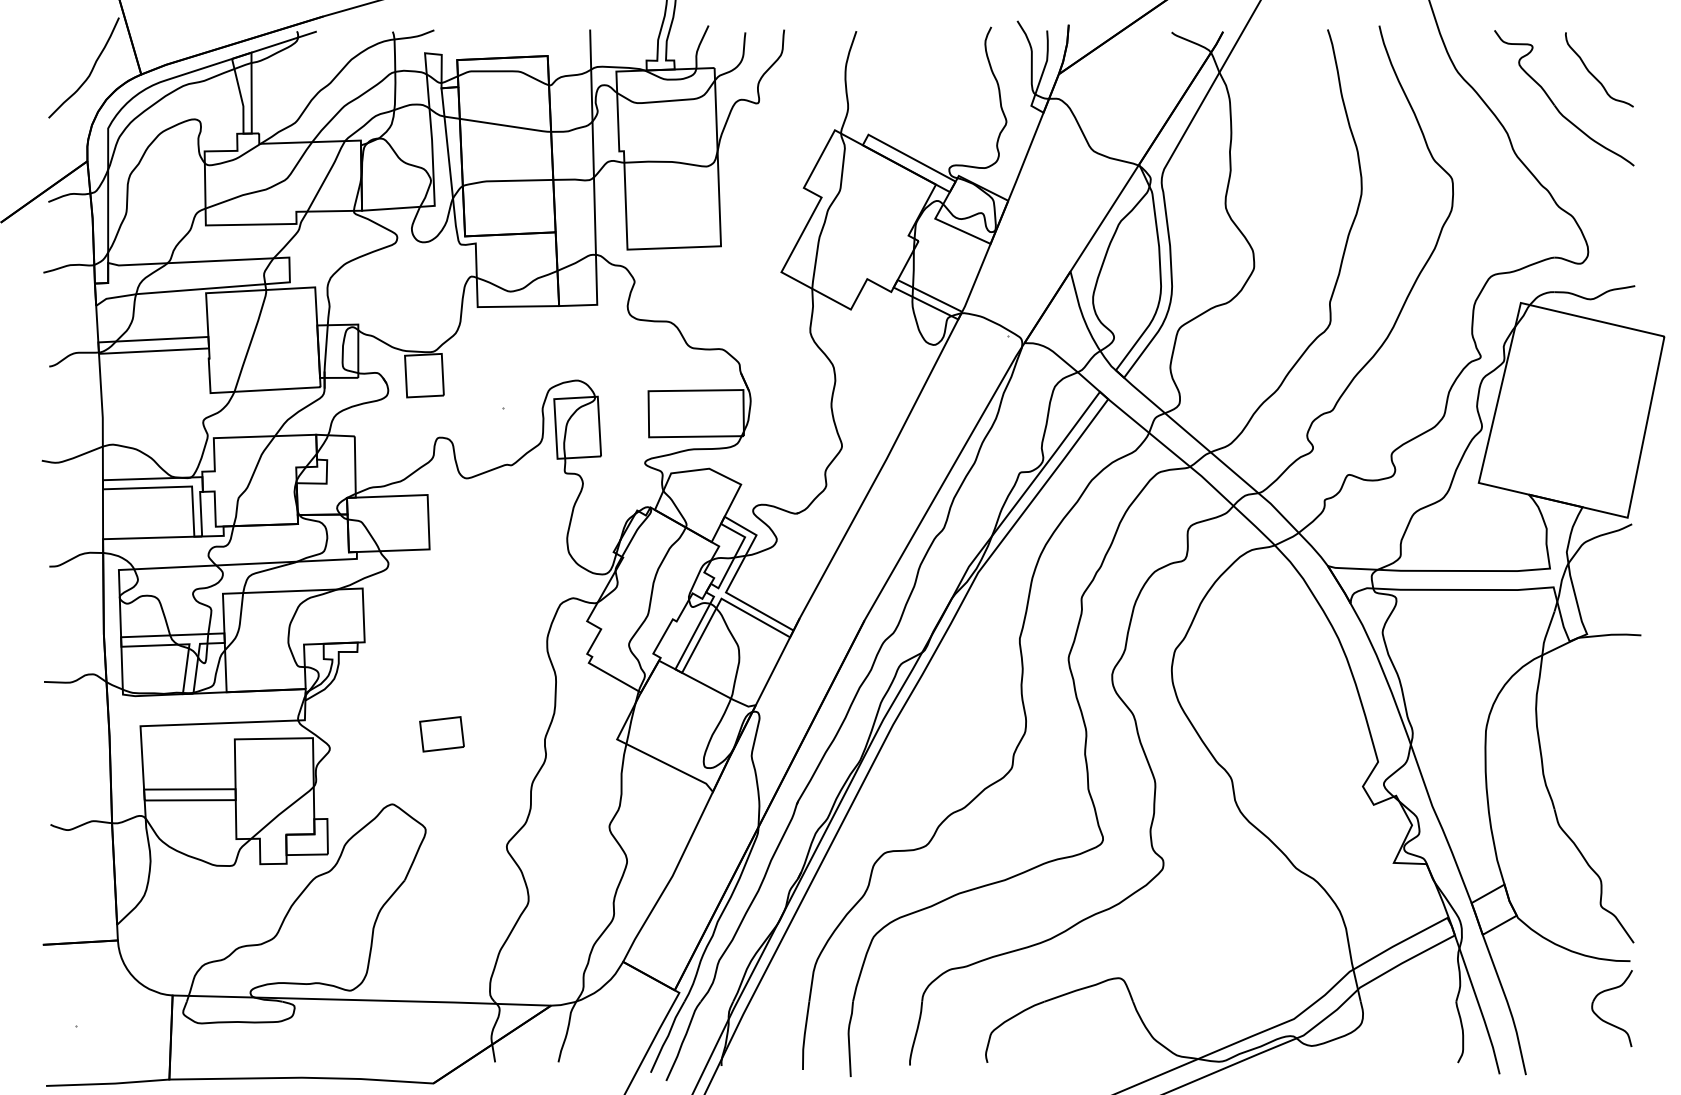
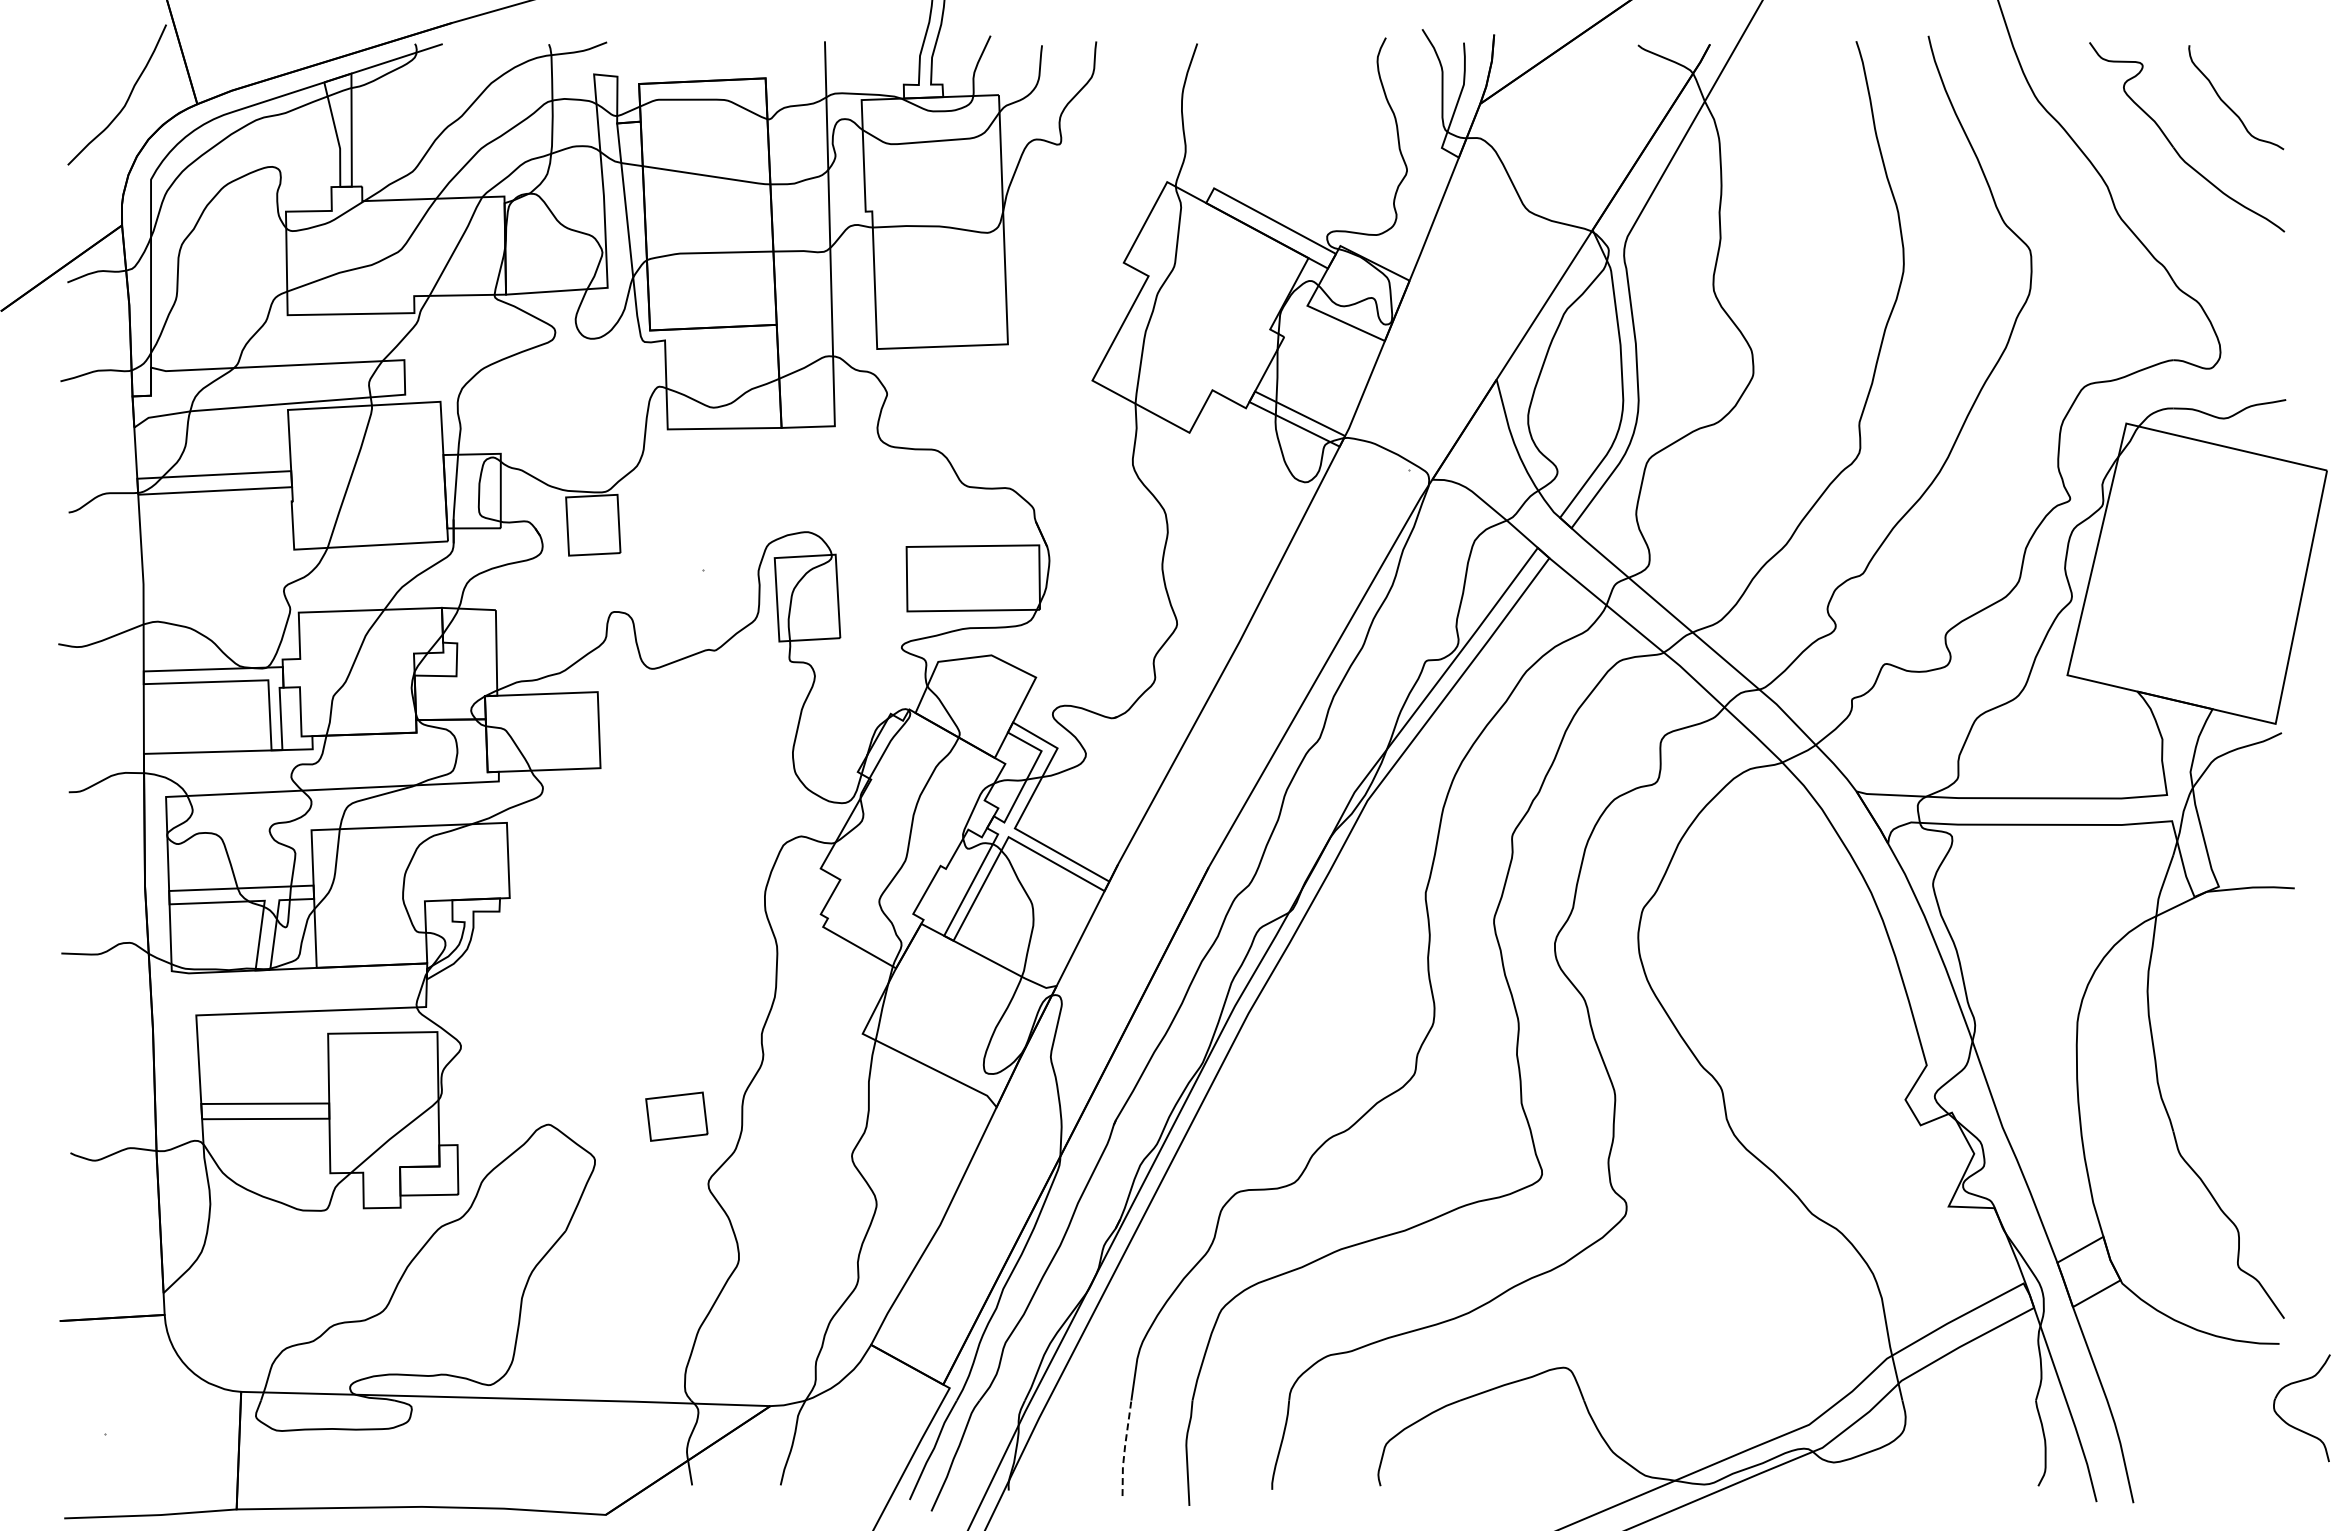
part: (441, 734) -> (676, 1116), moved
part: (1605, 1020) -> (2292, 1425), moved
line: (804, 1035) -> (1124, 1447), solid -> dashed

